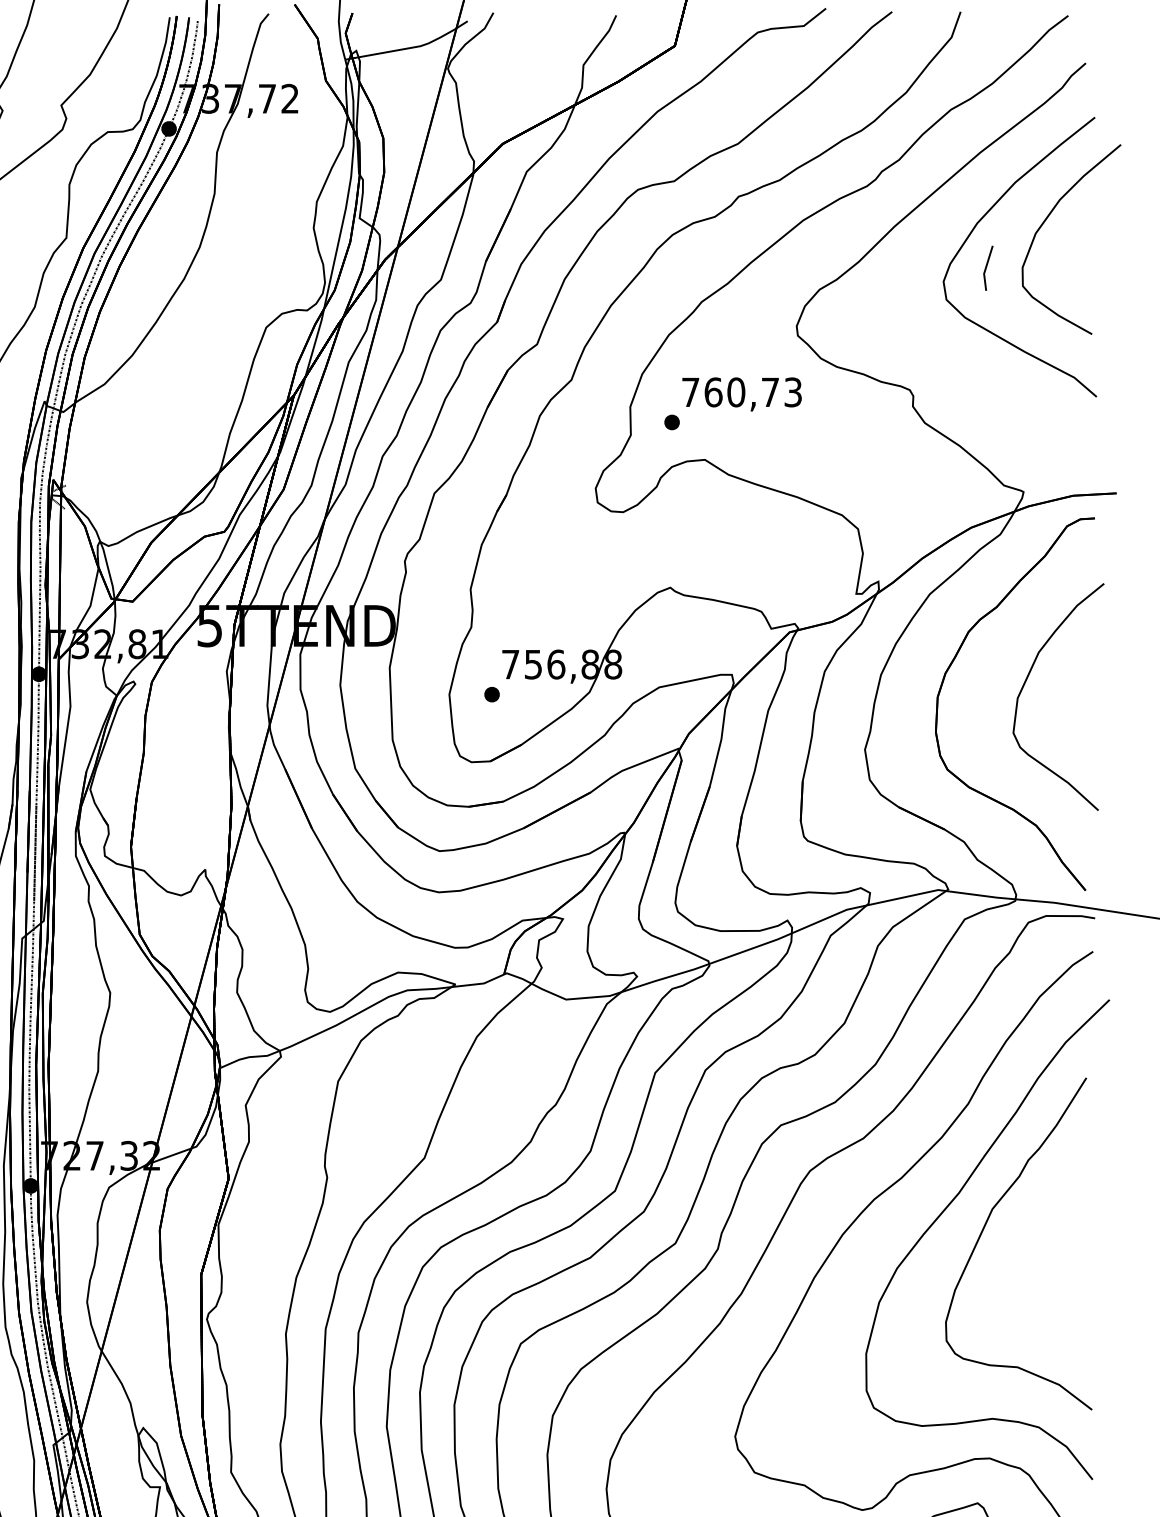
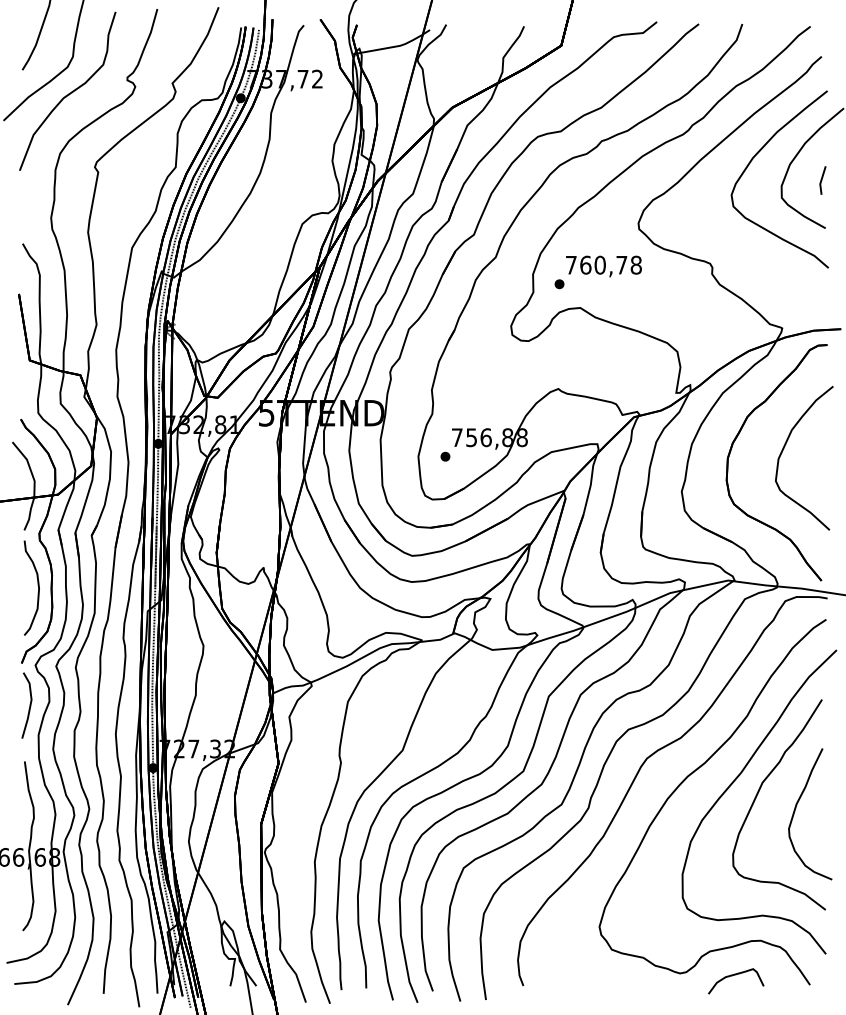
part: (987, 268) -> (822, 180), moved
text: (791, 391) -> (635, 264), 760,73 -> 760,78
part: (1046, 1249) -> (796, 808), added

